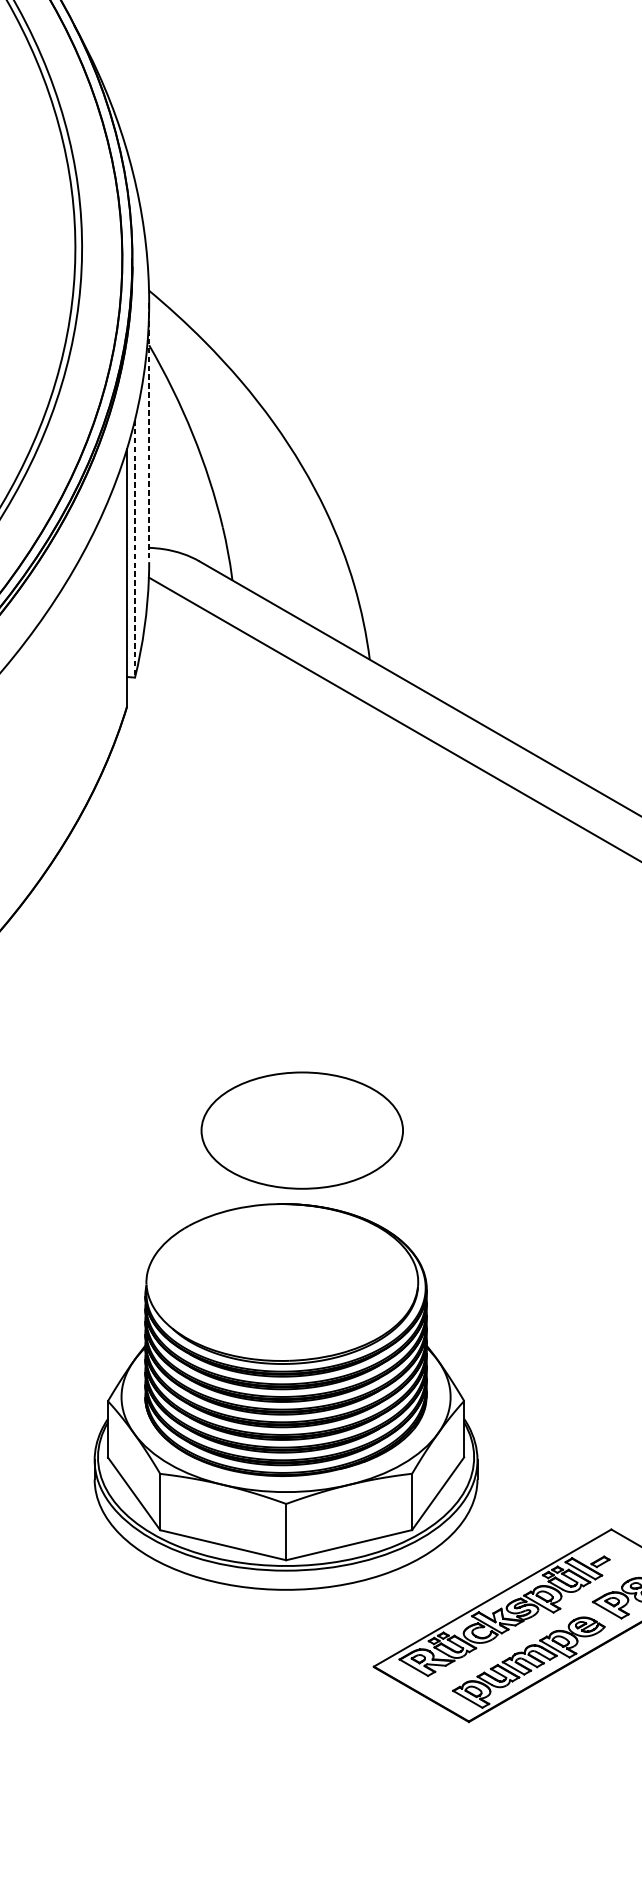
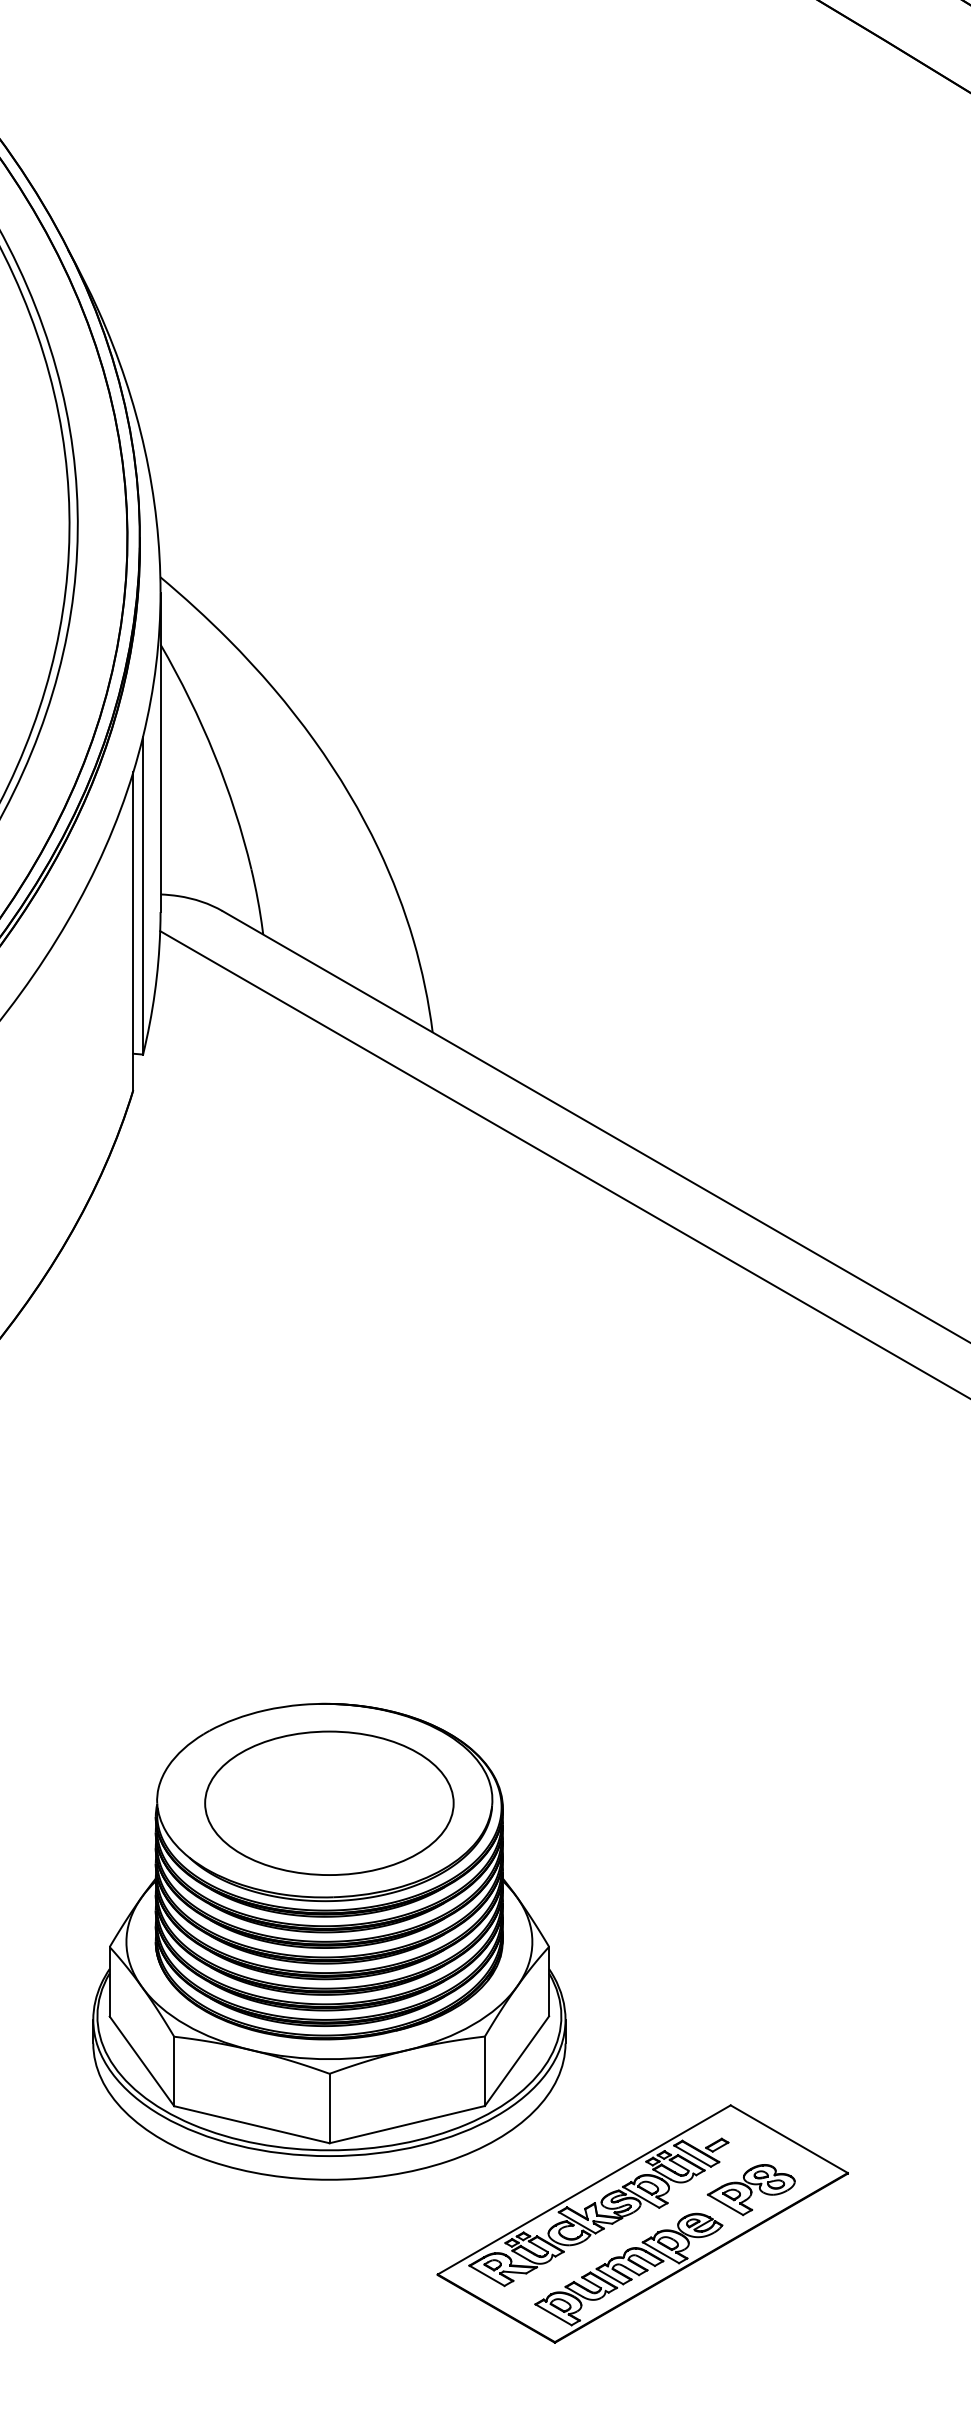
line: (149, 432) -> (160, 752), dashed -> solid
line: (135, 548) -> (143, 895), dashed -> solid
part: (302, 1129) -> (329, 1802), moved

